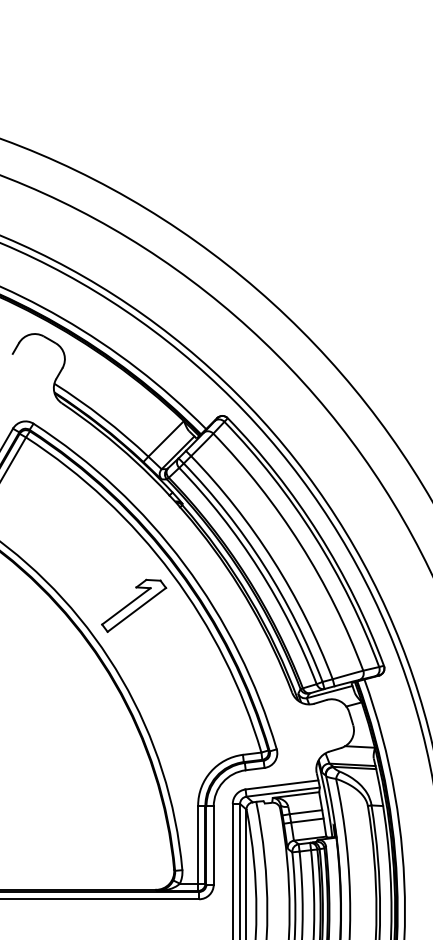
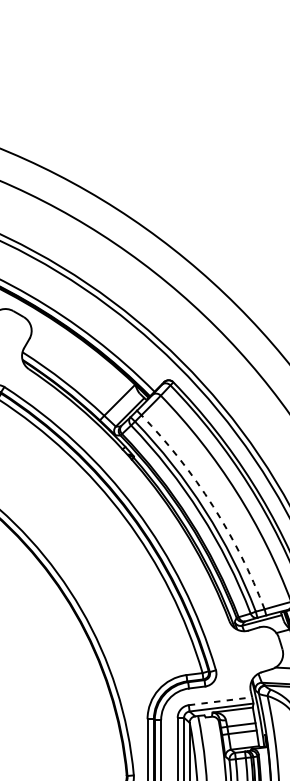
arc: (273, 560) -> (213, 506), solid -> dashed
part: (134, 605) -> (92, 545), removed
line: (281, 784) -> (220, 700), solid -> dashed

